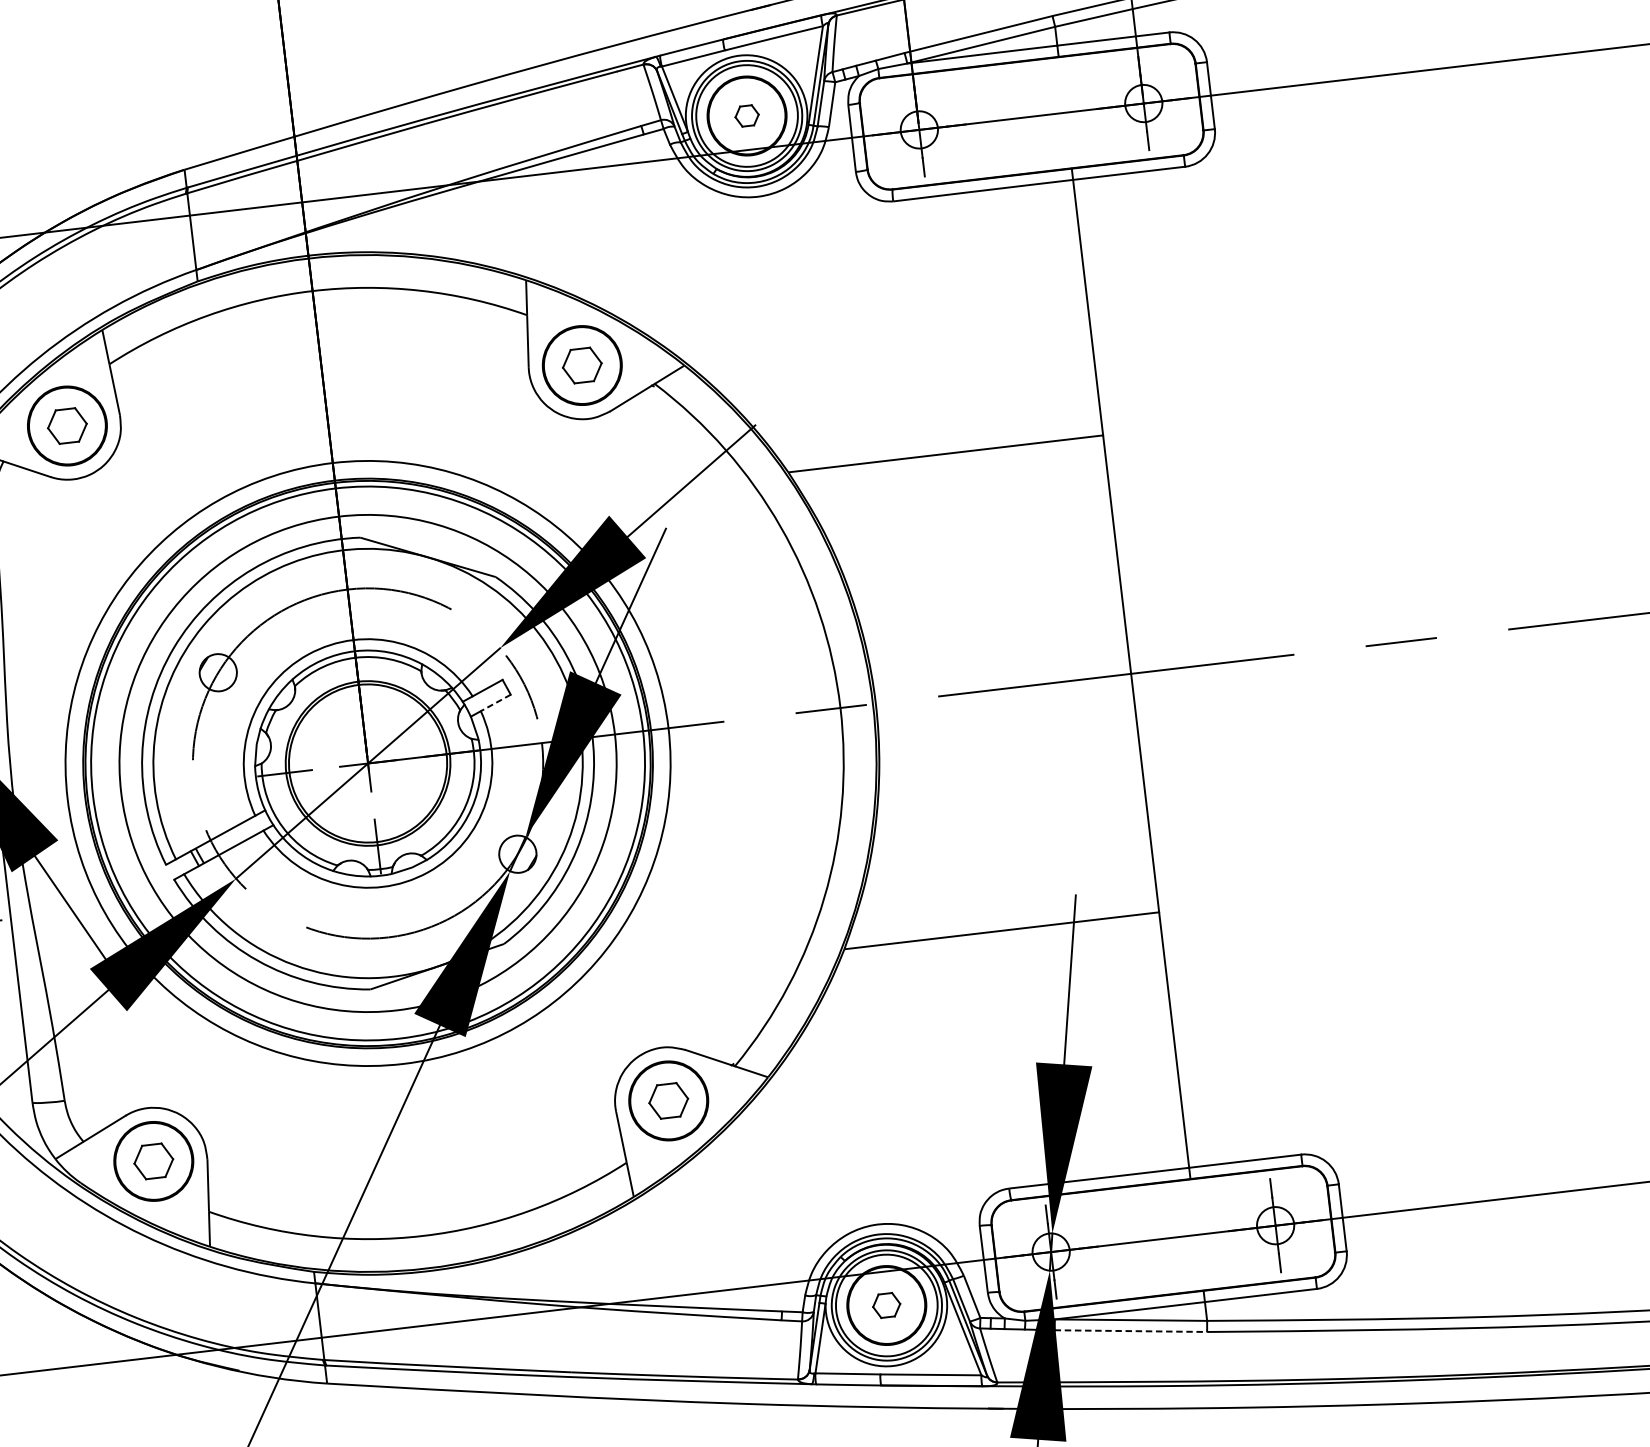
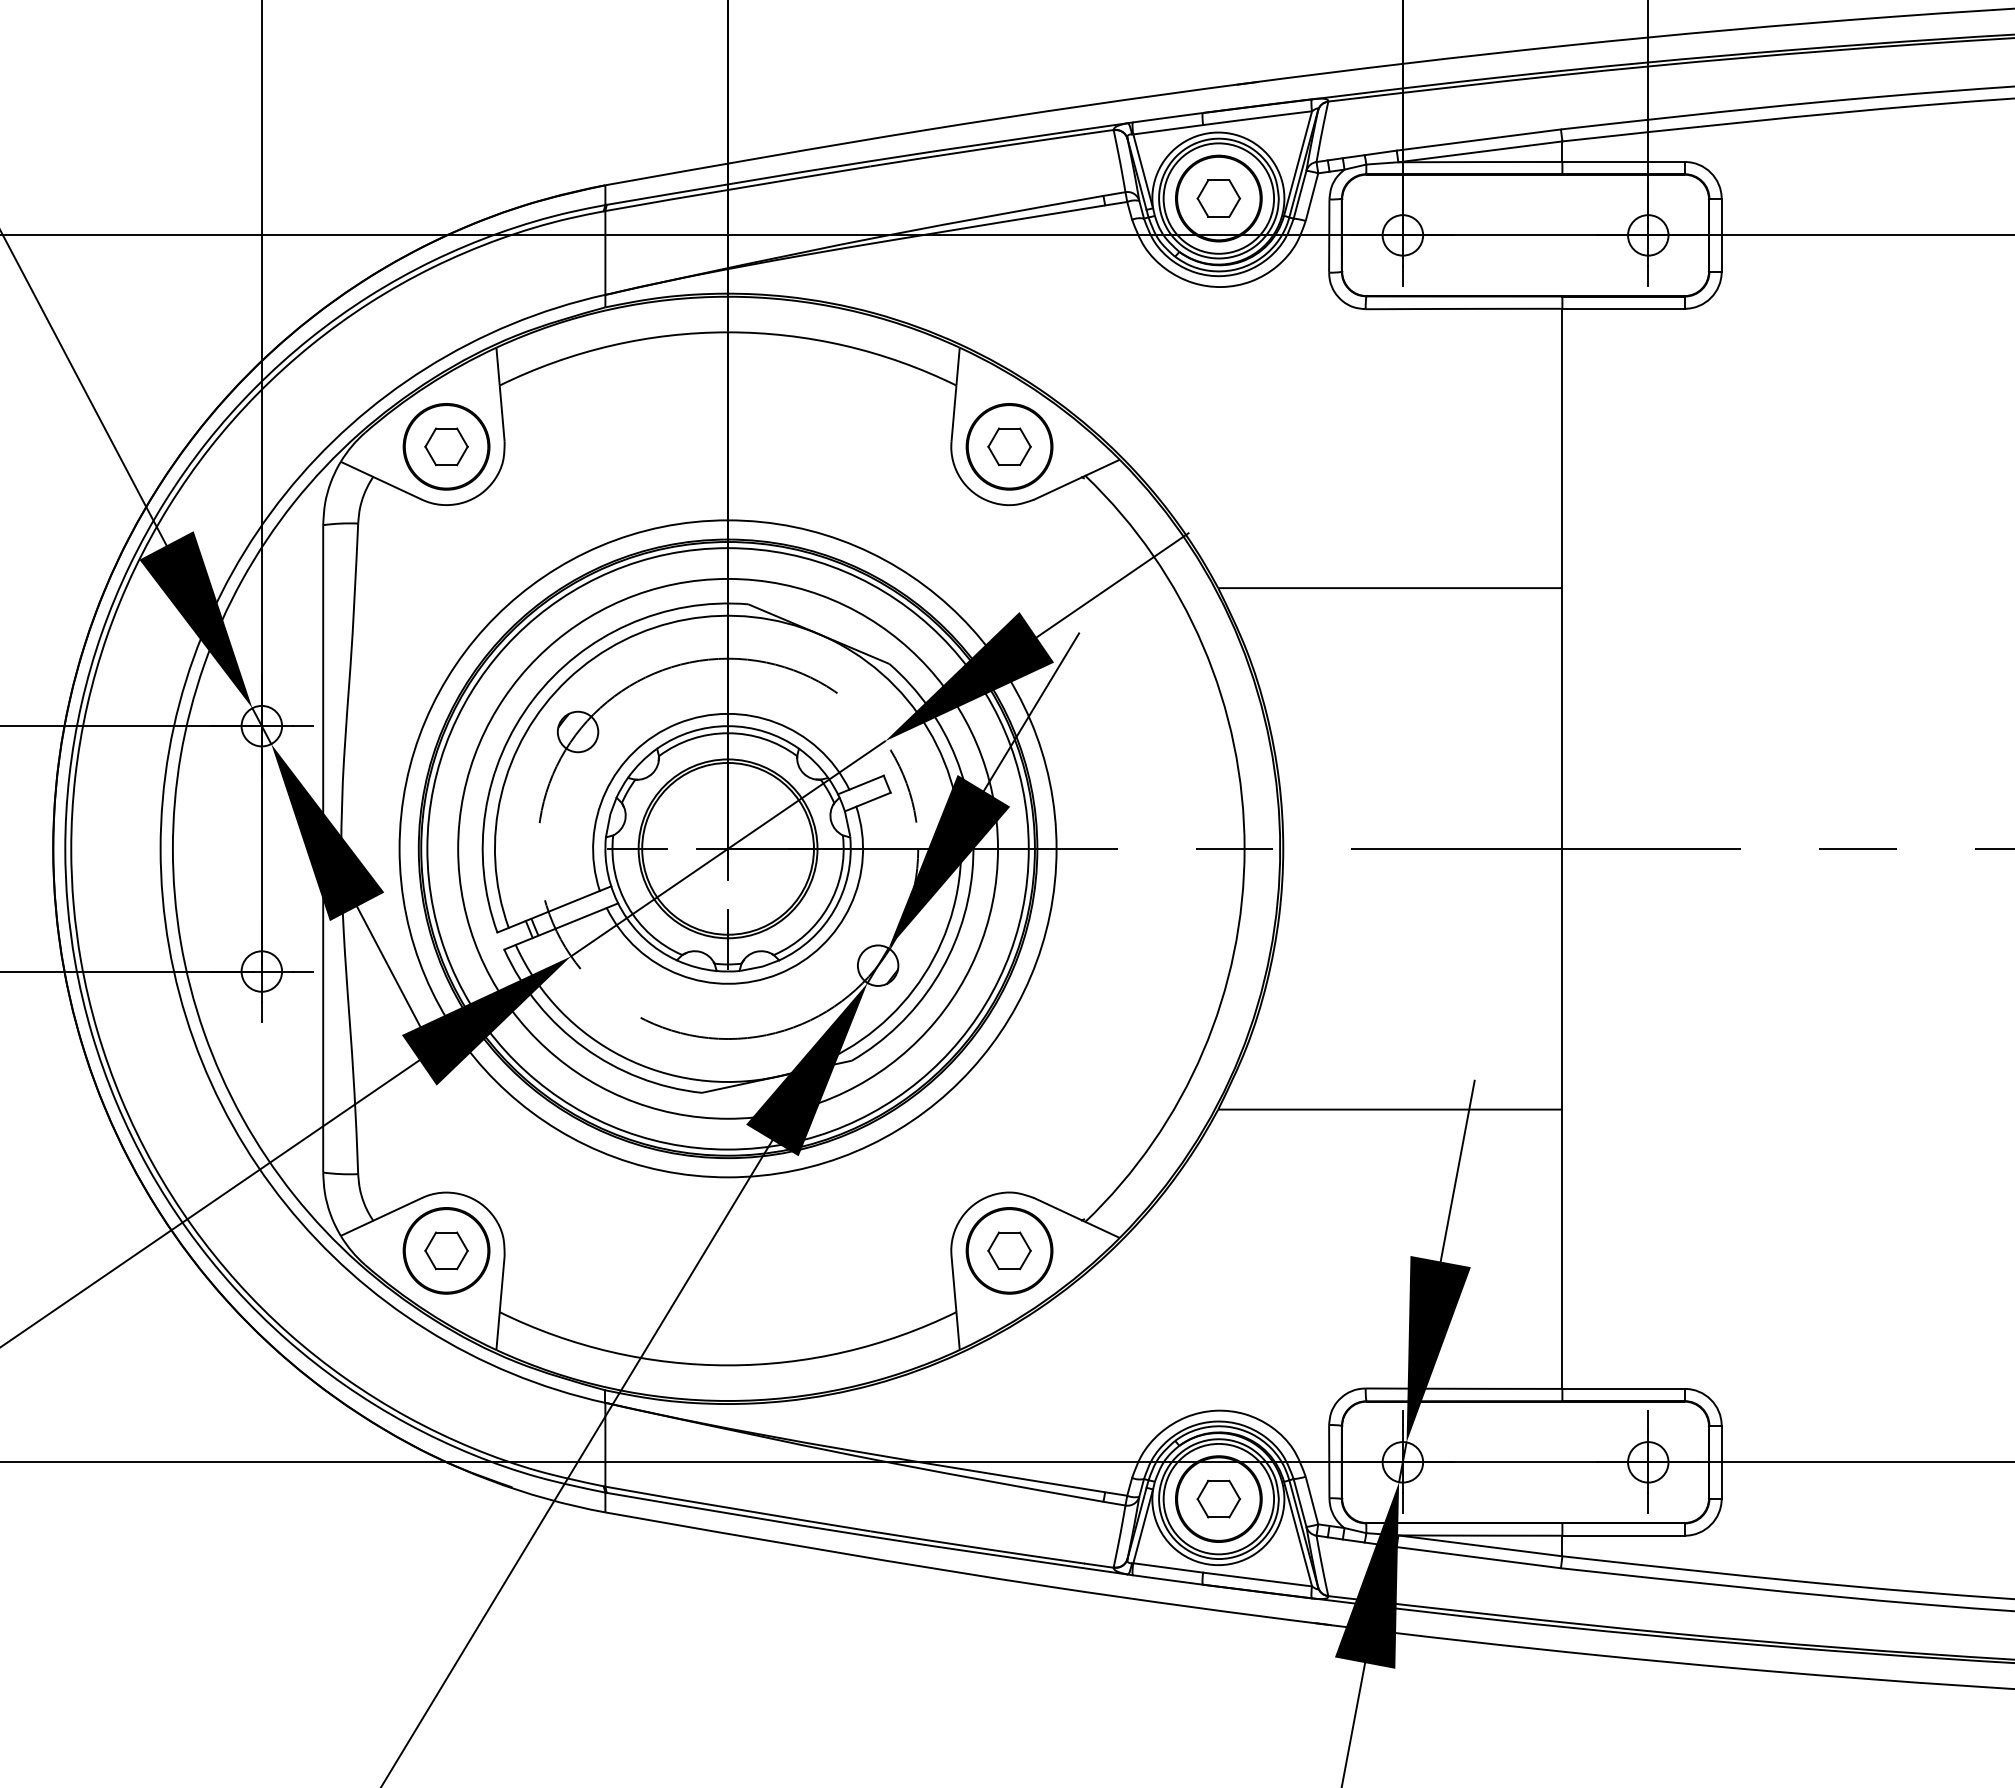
part: (746, 115) -> (1218, 198), size x1.67
line: (495, 702) -> (873, 799), dashed -> solid
part: (886, 1304) -> (1218, 1498), size x1.43
line: (1130, 1331) -> (1478, 1557), dashed -> solid

